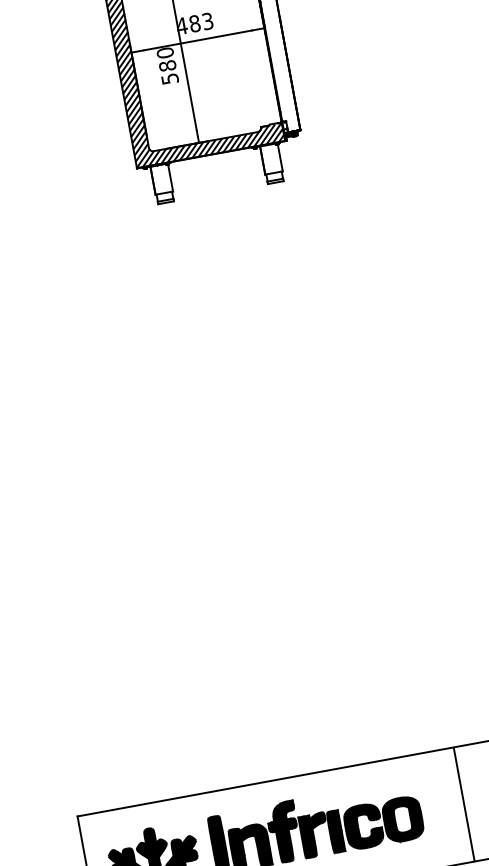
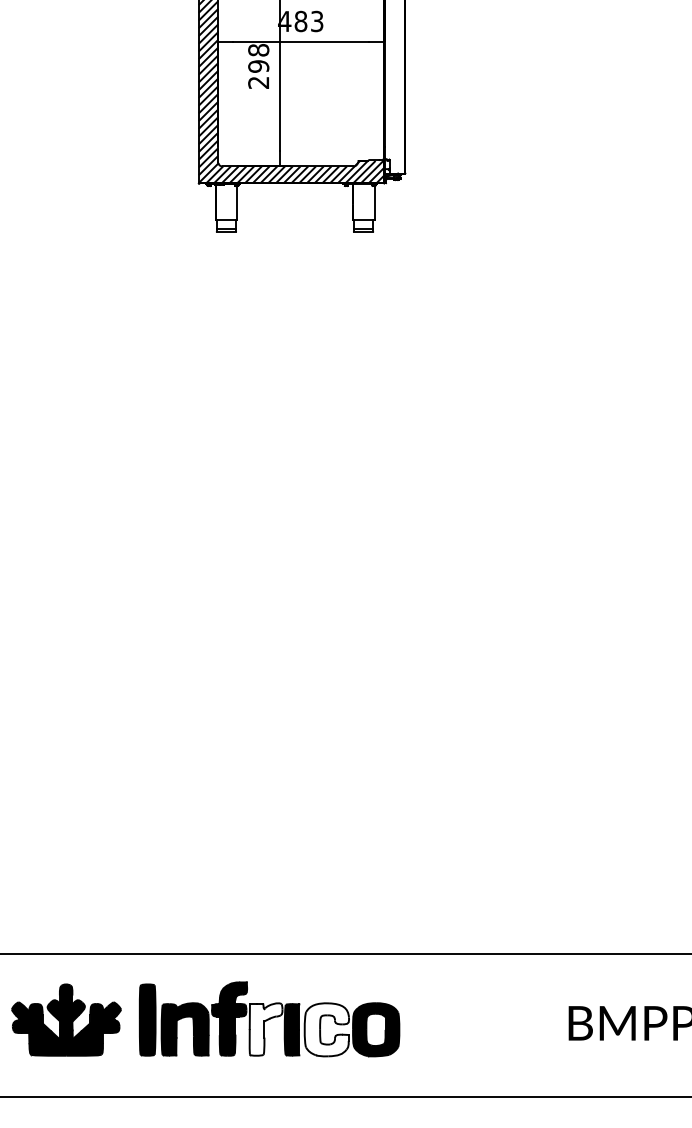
text: (167, 65) -> (258, 65), 580 -> 298
line: (464, 804) -> (453, 1025), removed
fill: (363, 826) -> (326, 1029), removed
fill: (314, 835) -> (265, 1029), removed

